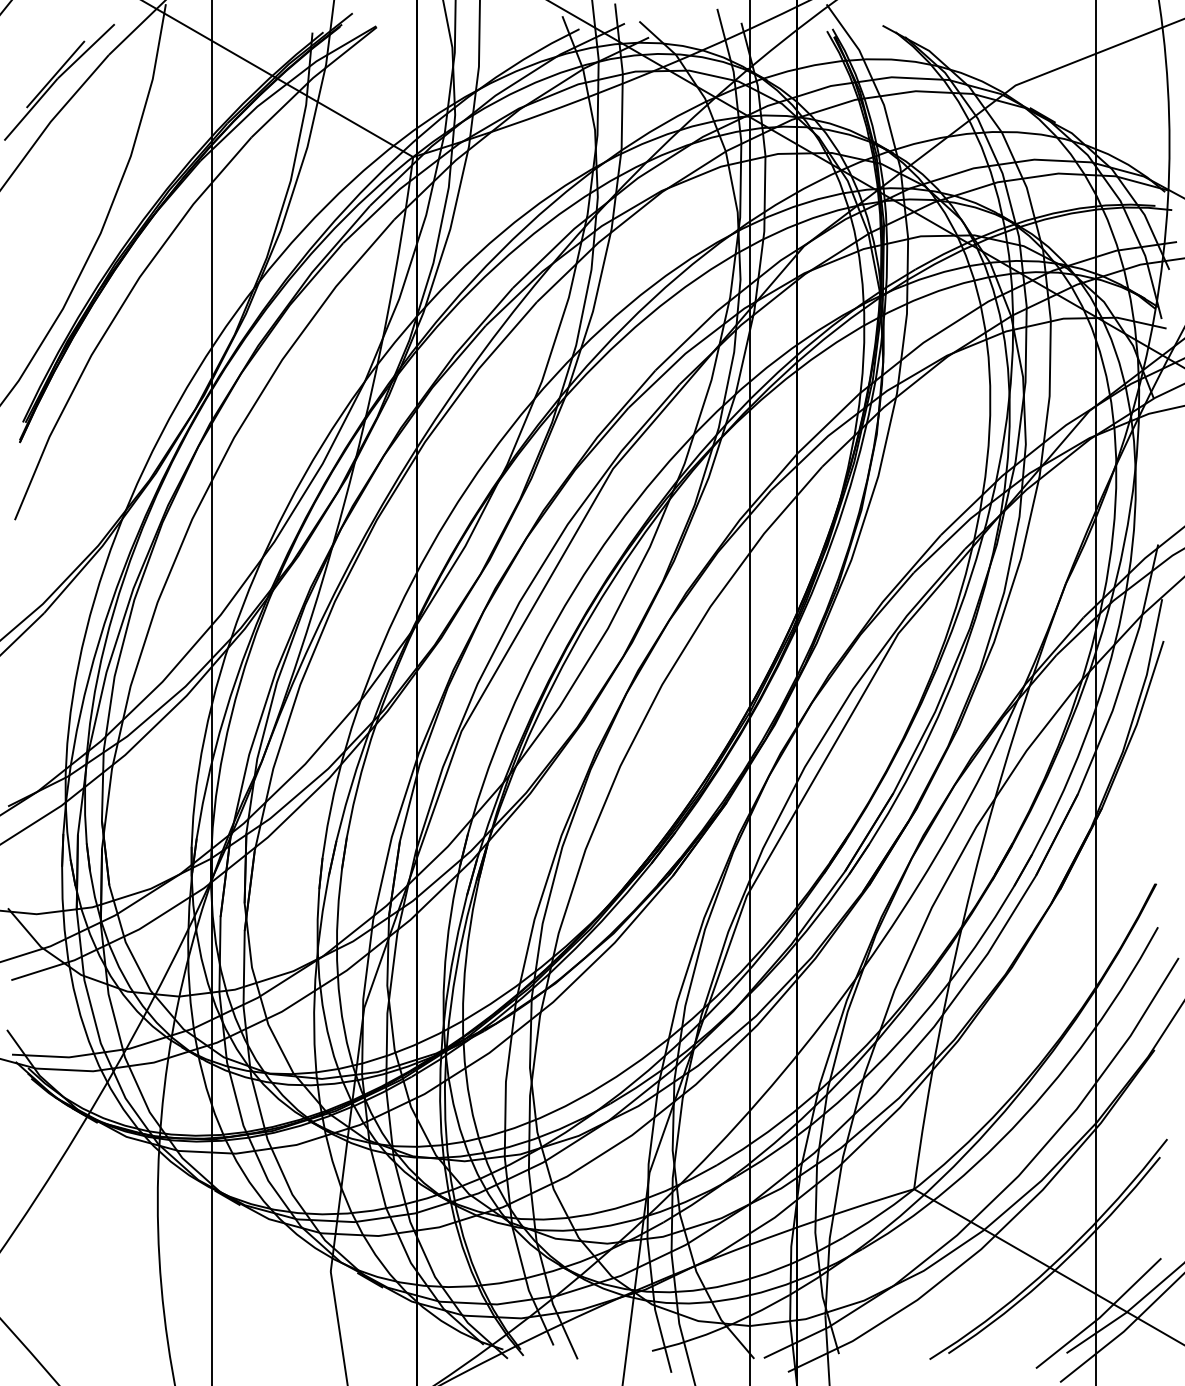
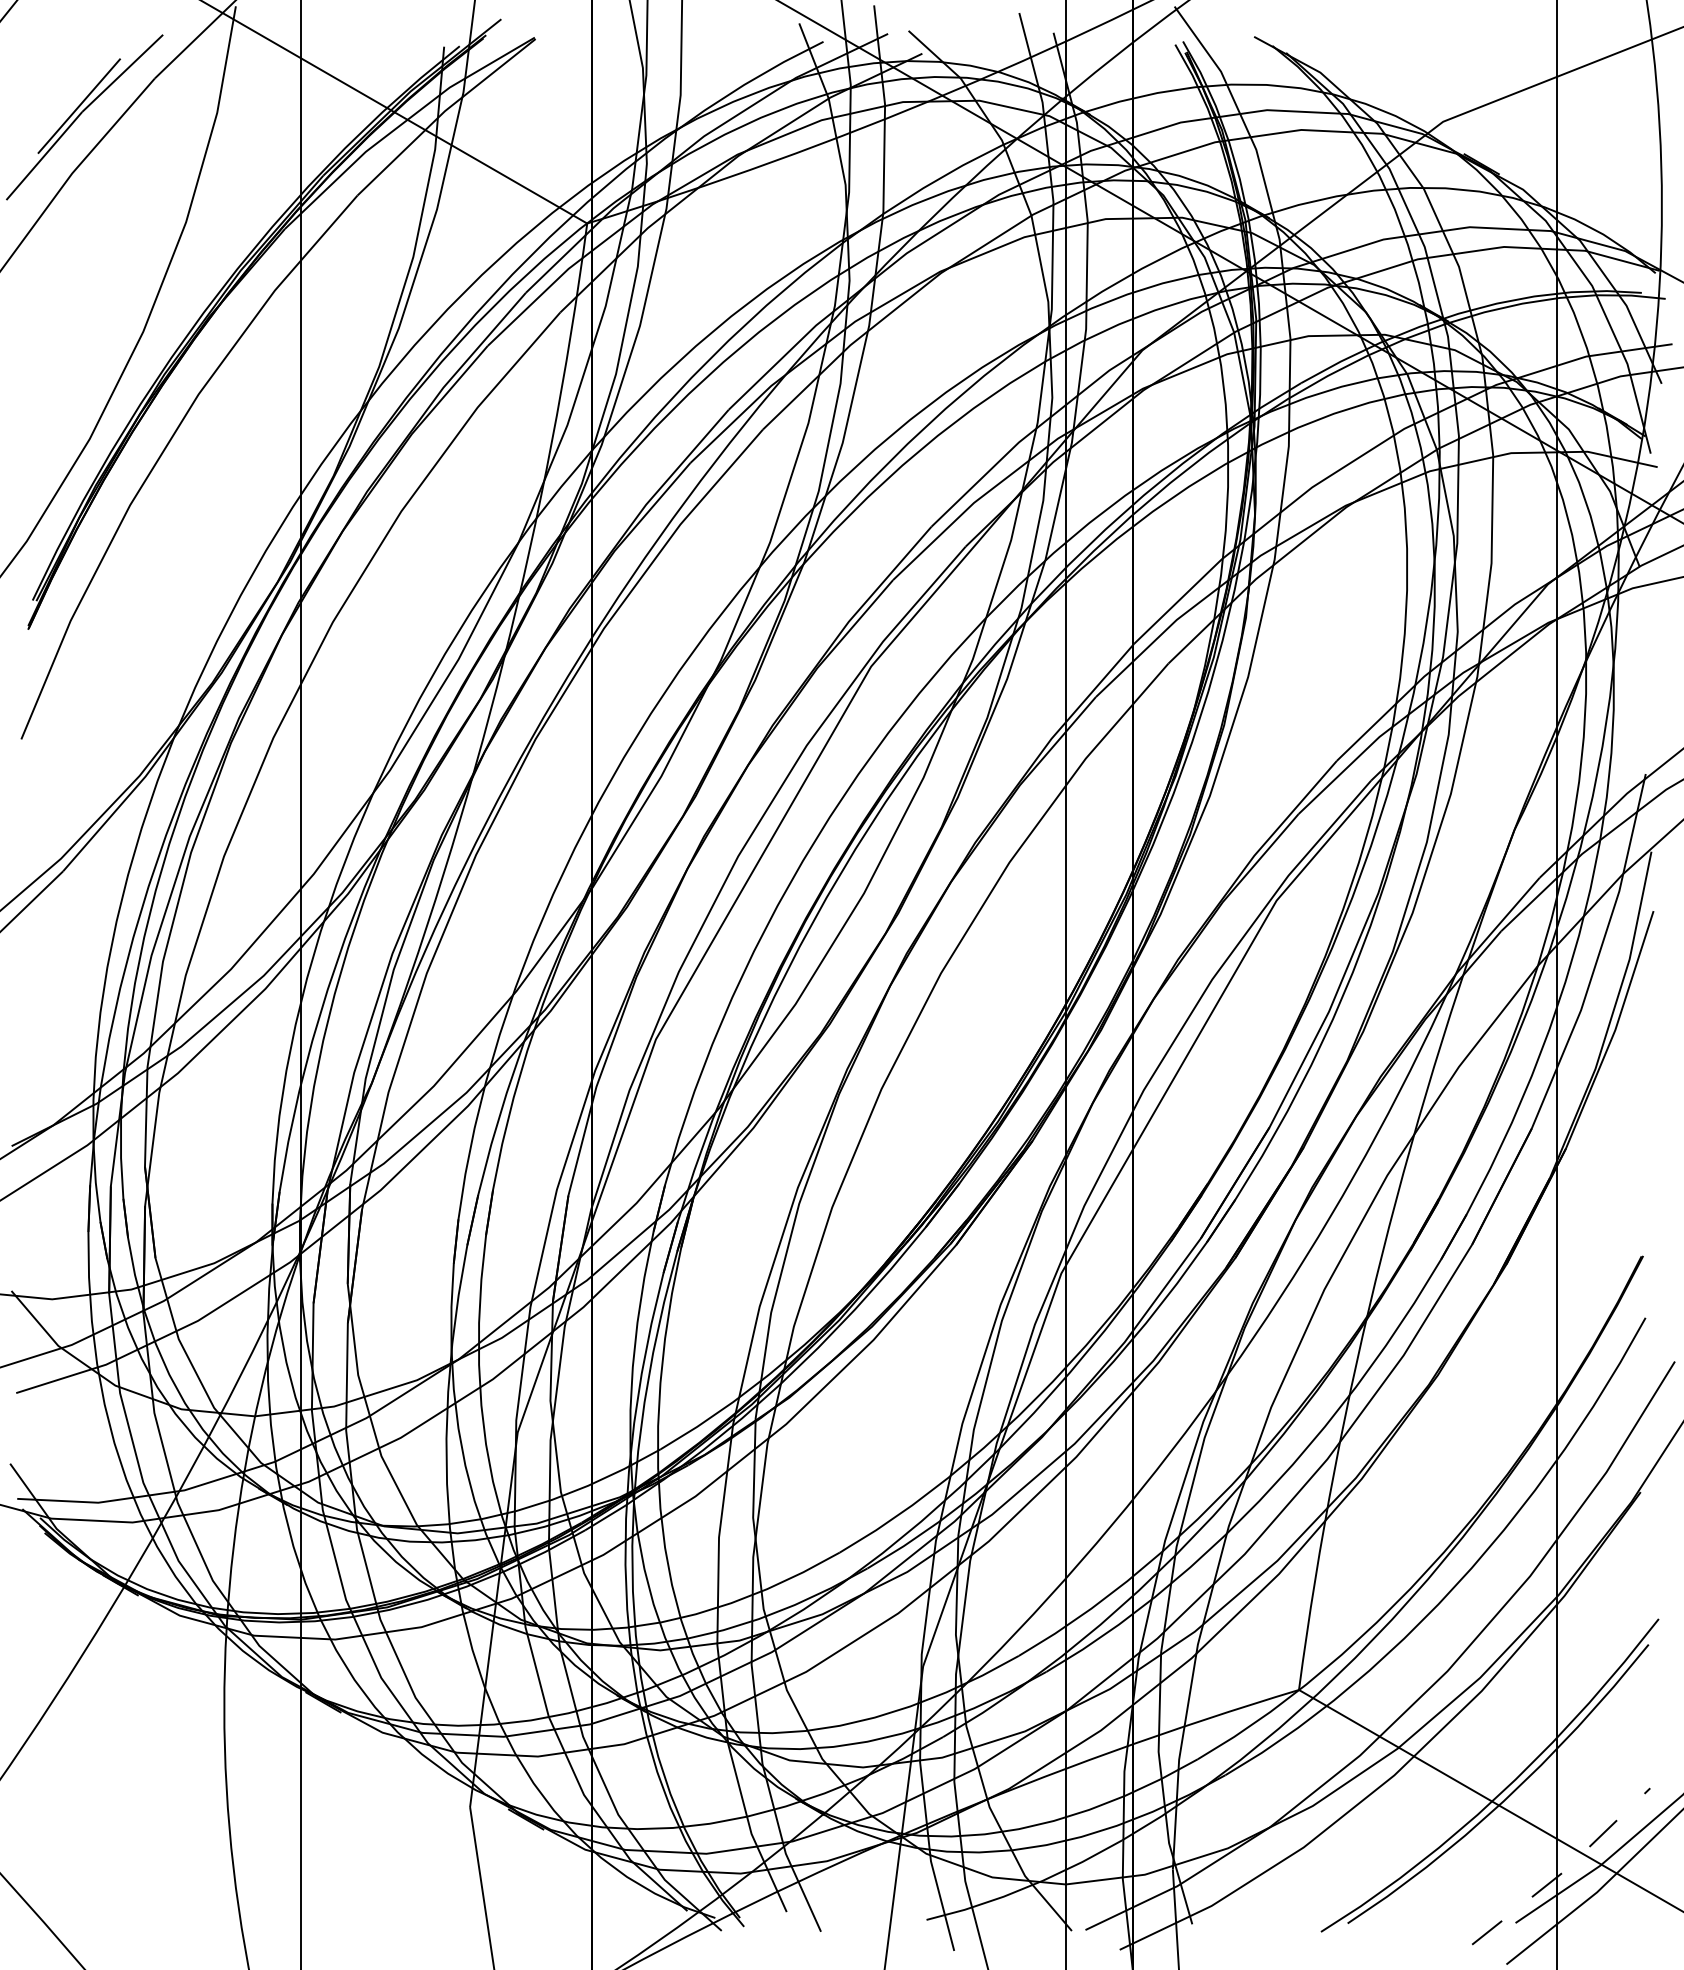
line: (1100, 1316) -> (1564, 1870), solid -> dashed

